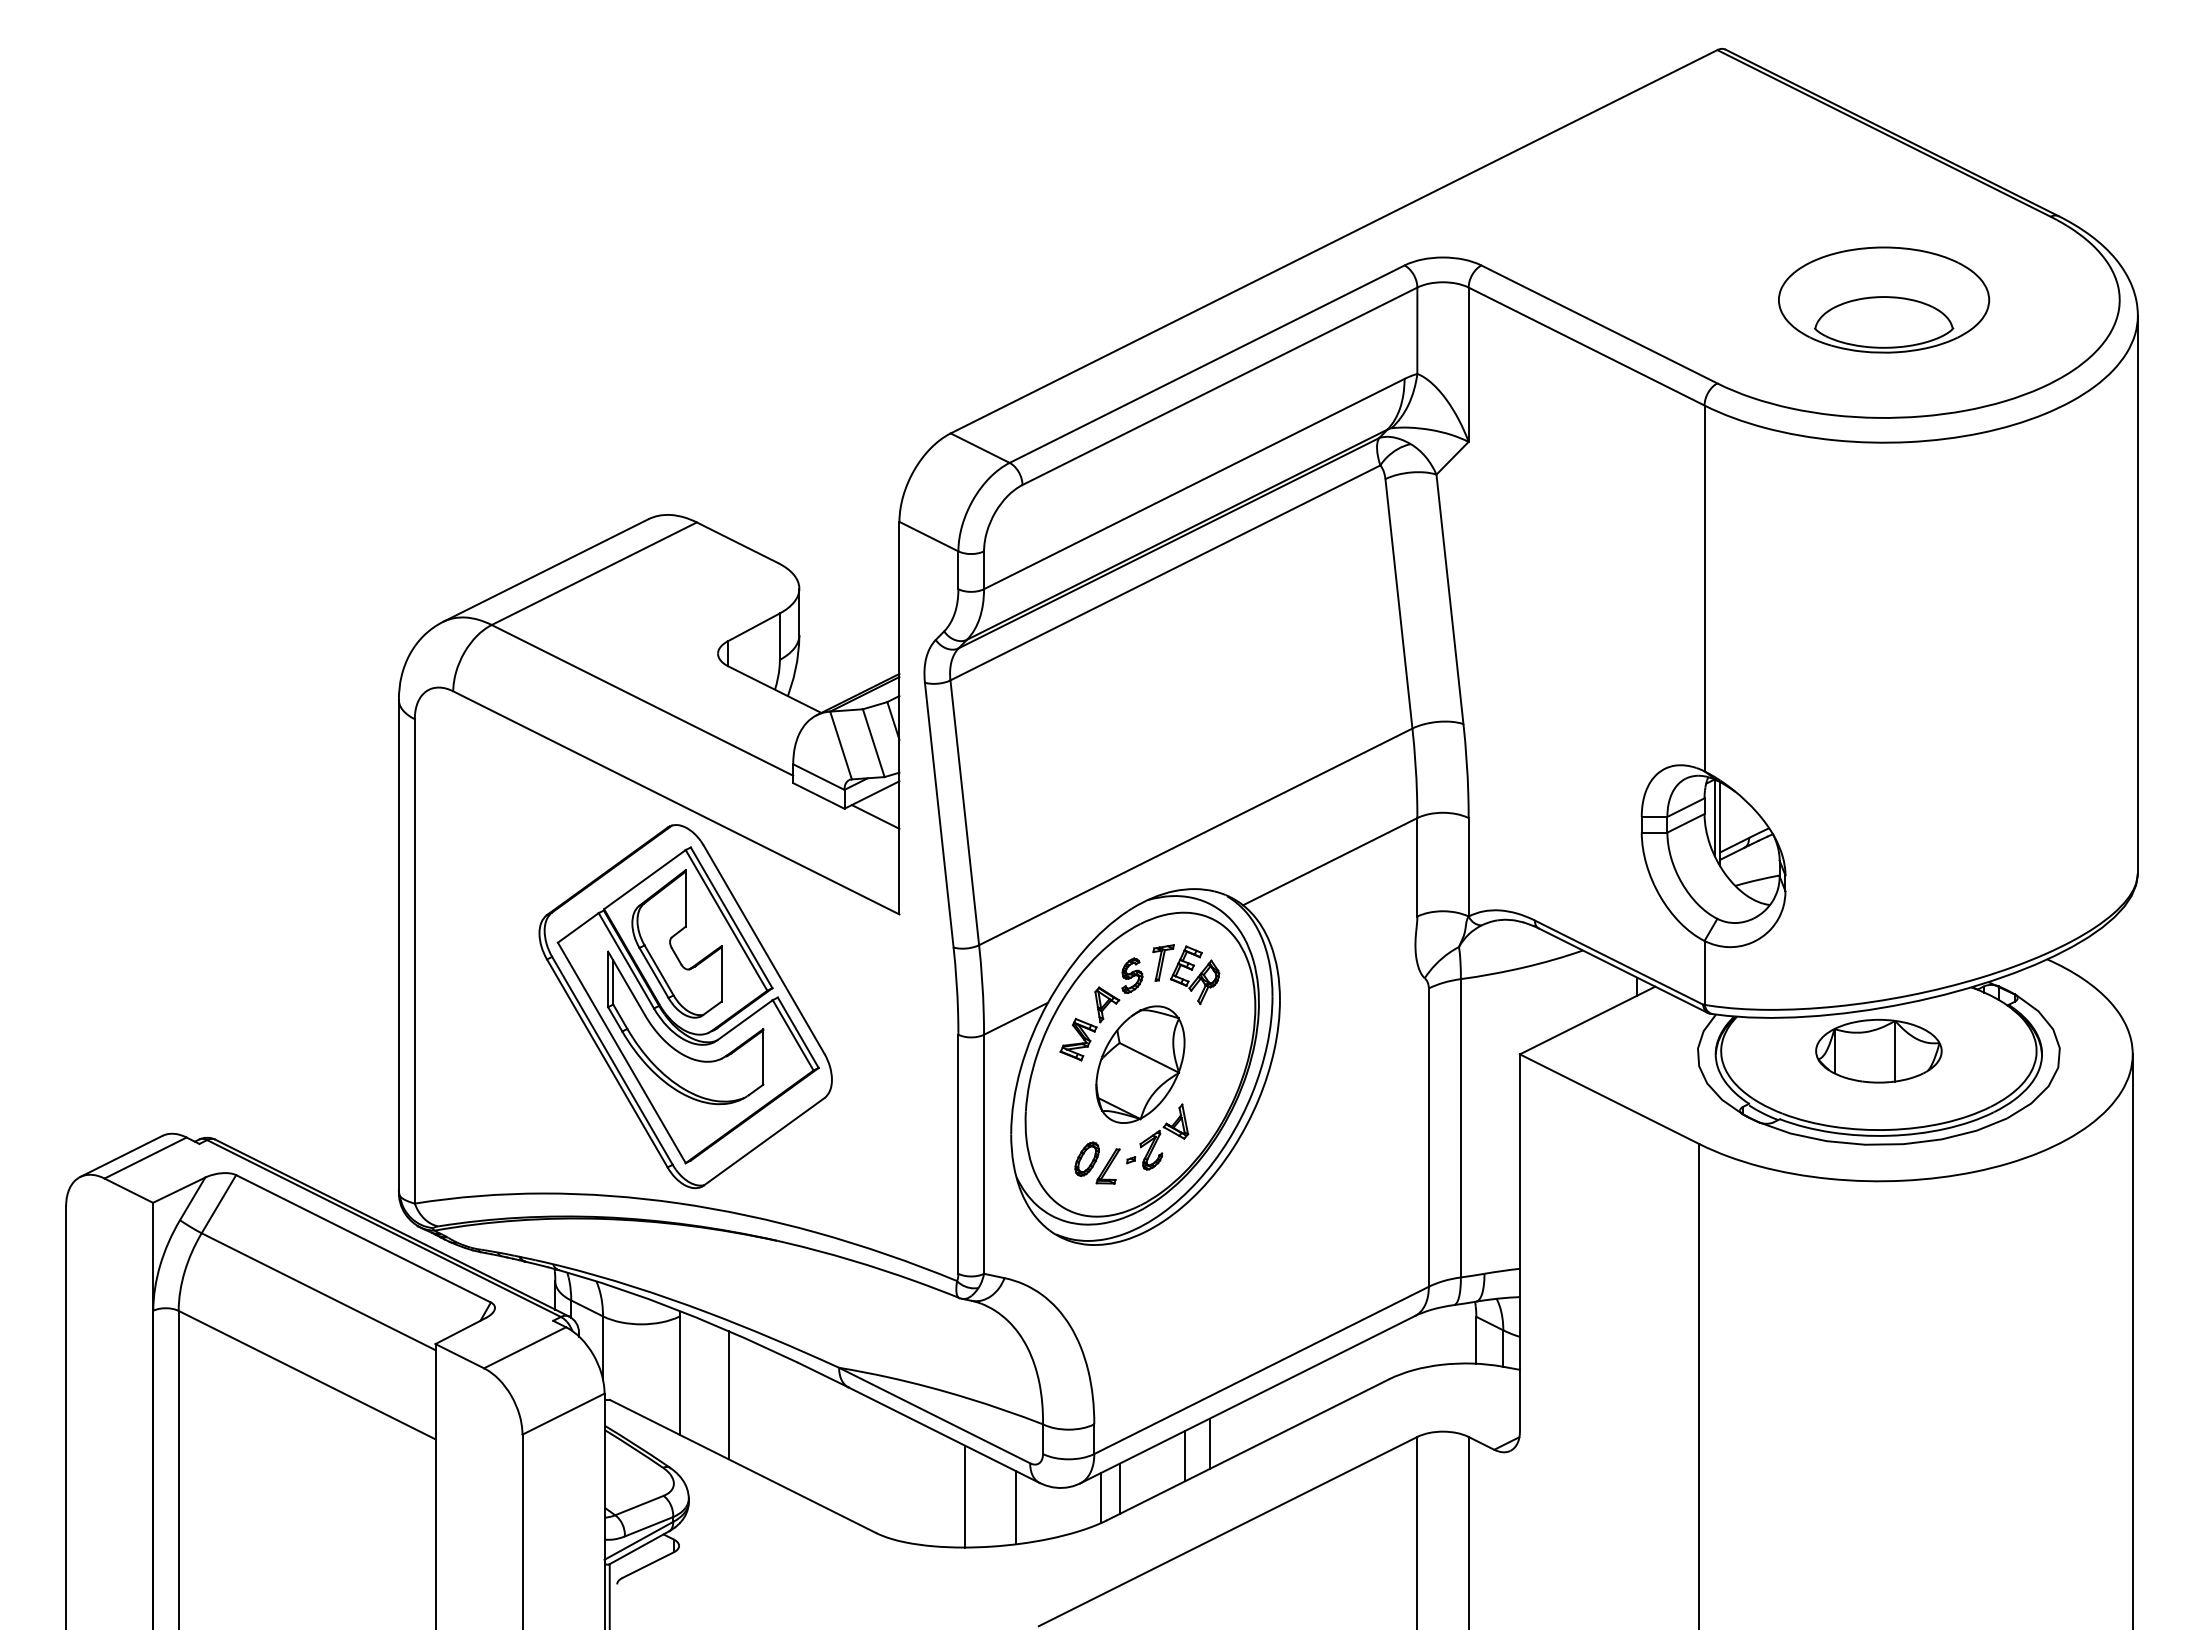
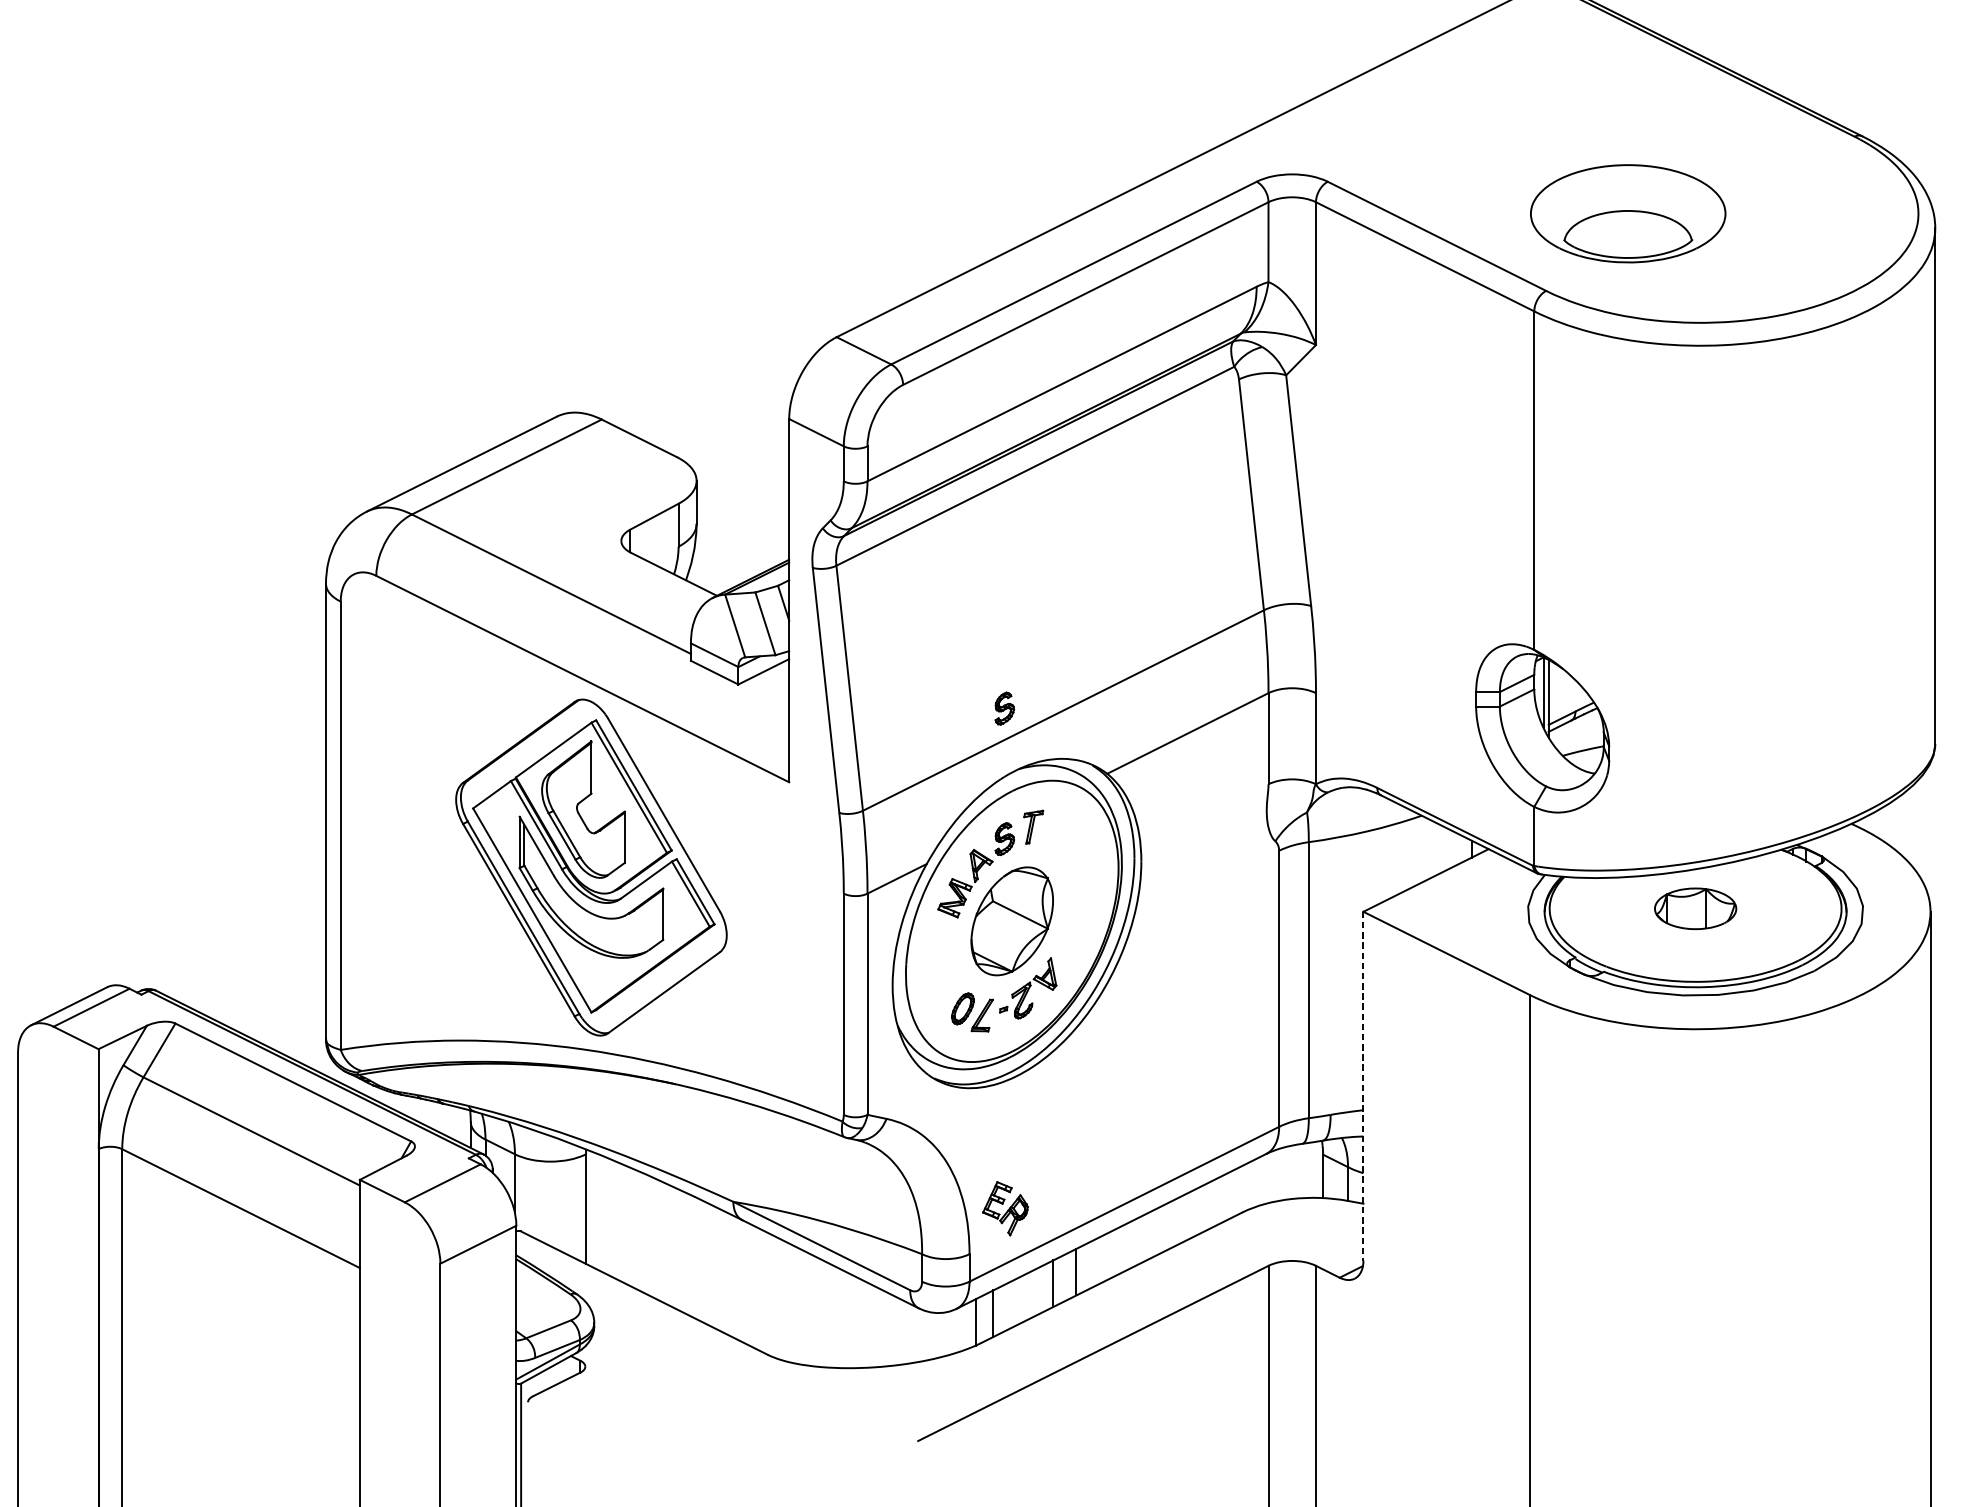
part: (1884, 299) -> (1628, 213), moved
line: (875, 816) -> (767, 691), removed
part: (1132, 834) -> (1004, 708), added
part: (1194, 975) -> (1004, 1208), moved
part: (1878, 1050) -> (1695, 908), size x0.7
line: (1519, 1243) -> (1363, 1086), solid -> dashed
line: (728, 1395) -> (631, 1227), removed
line: (965, 1496) -> (850, 1320), removed
line: (1016, 1507) -> (897, 1331), removed

